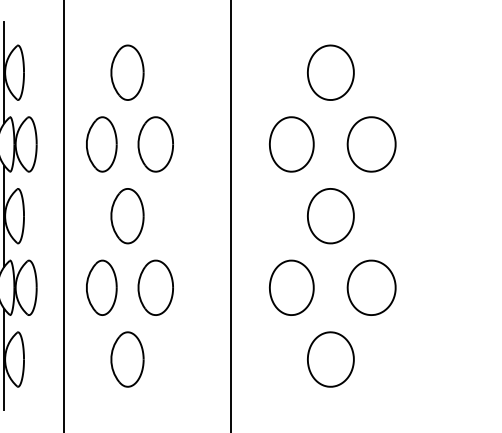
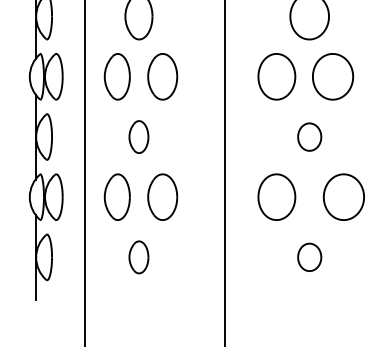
part: (371, 144) -> (332, 76), moved
part: (127, 216) -> (138, 137), size x0.7
part: (330, 216) -> (309, 137), size x0.6
part: (127, 359) -> (138, 257), size x0.7
part: (330, 359) -> (309, 257), size x0.6

